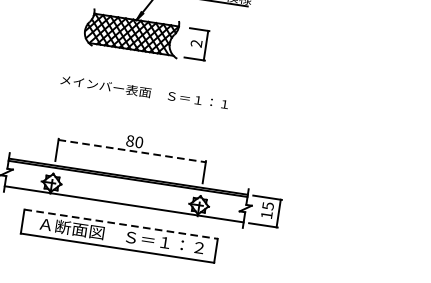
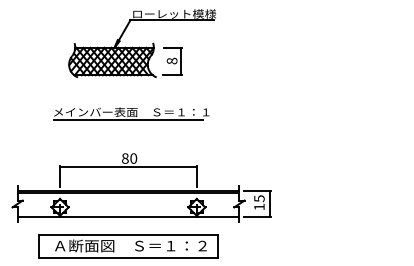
text: (197, 43) -> (172, 60), 2 -> 8
line: (139, 100) -> (128, 120), added
line: (132, 151) -> (128, 167), dashed -> solid
line: (121, 224) -> (128, 235), dashed -> solid

